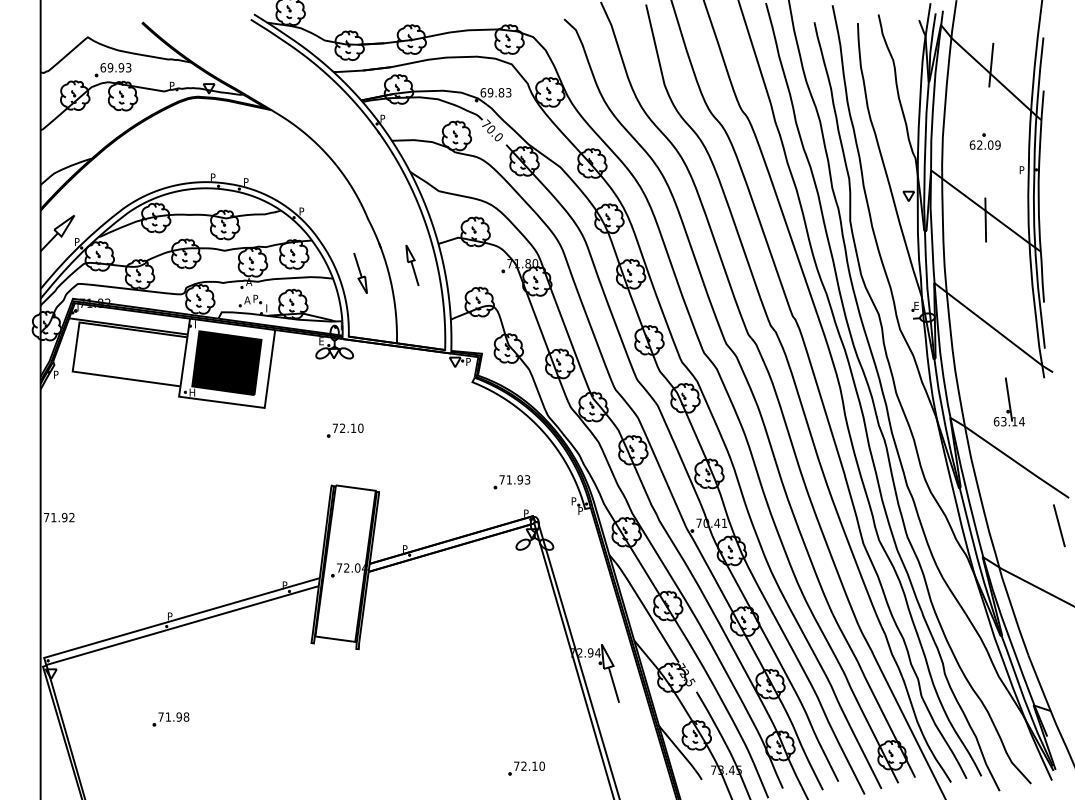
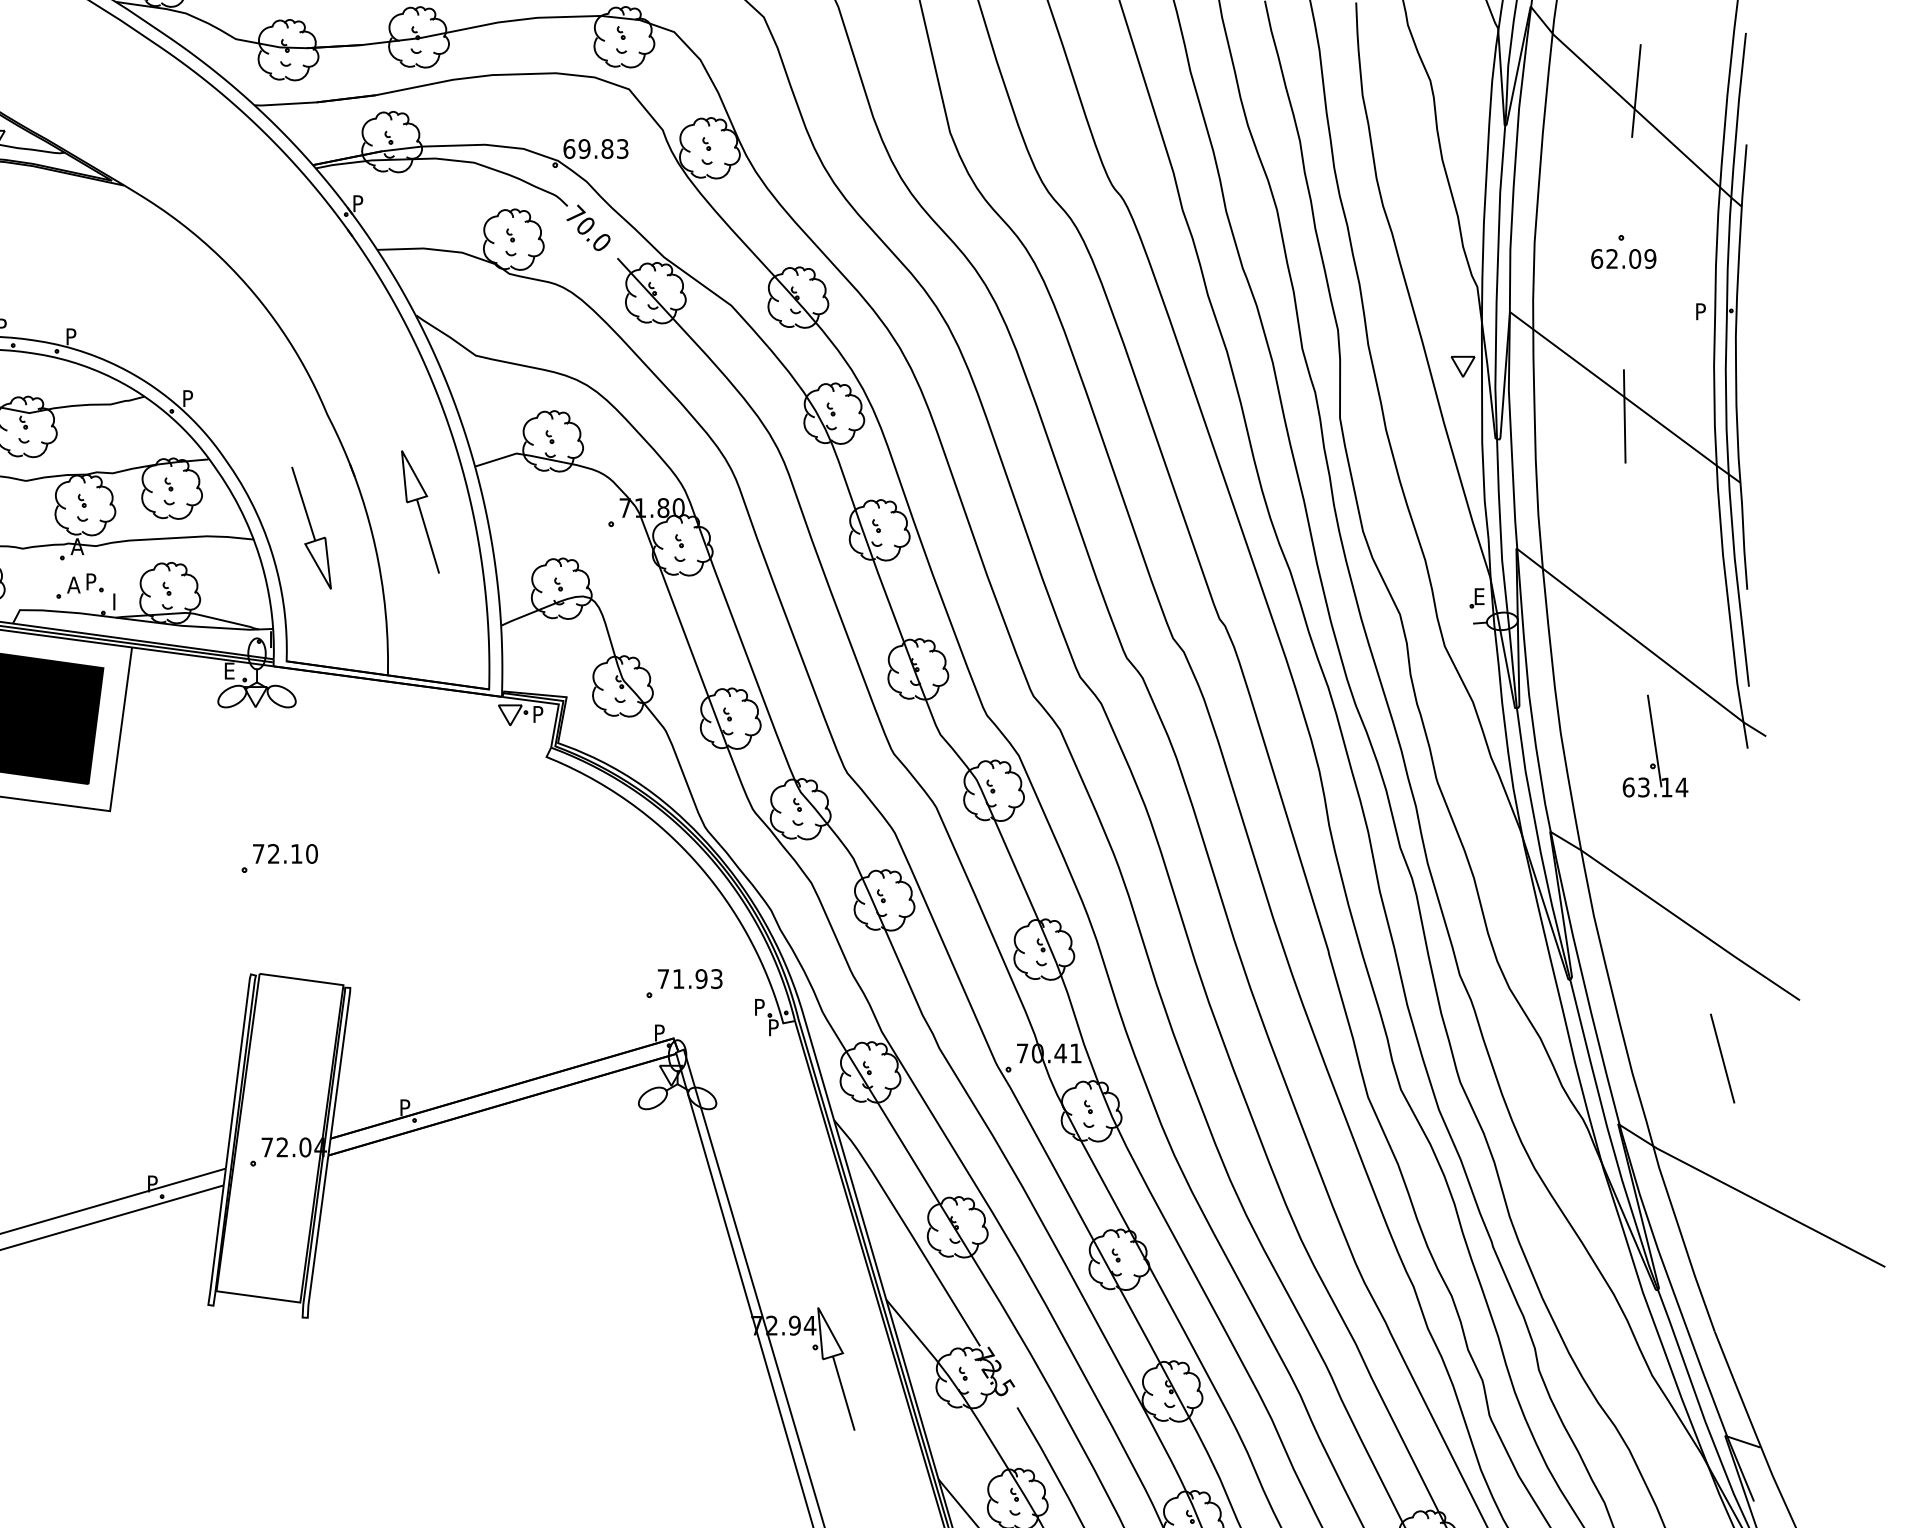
part: (412, 265) -> (420, 511), size x1.43
part: (360, 273) -> (311, 528), size x1.43
part: (1008, 401) -> (1653, 745), moved
part: (511, 482) -> (683, 984), moved
line: (1059, 525) -> (1722, 1058), moved

